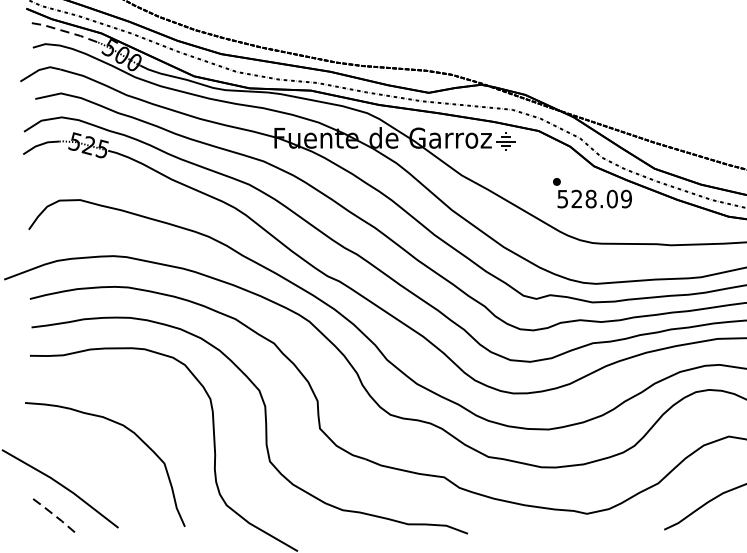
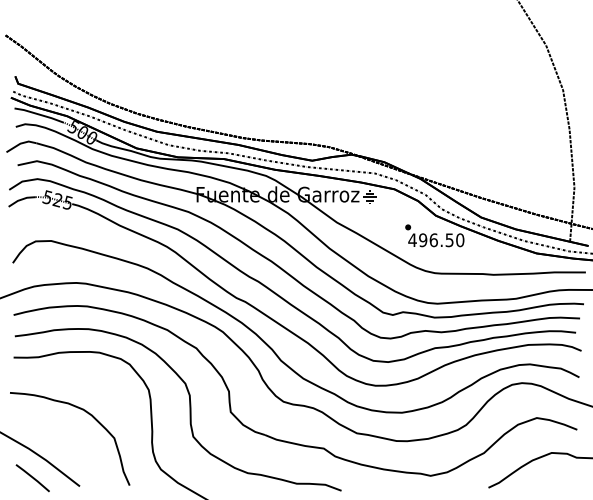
line: (64, 31) -> (39, 114), dashed -> solid
text: (594, 199) -> (436, 240), 528.09 -> 496.50
line: (55, 515) -> (32, 477), dashed -> solid

